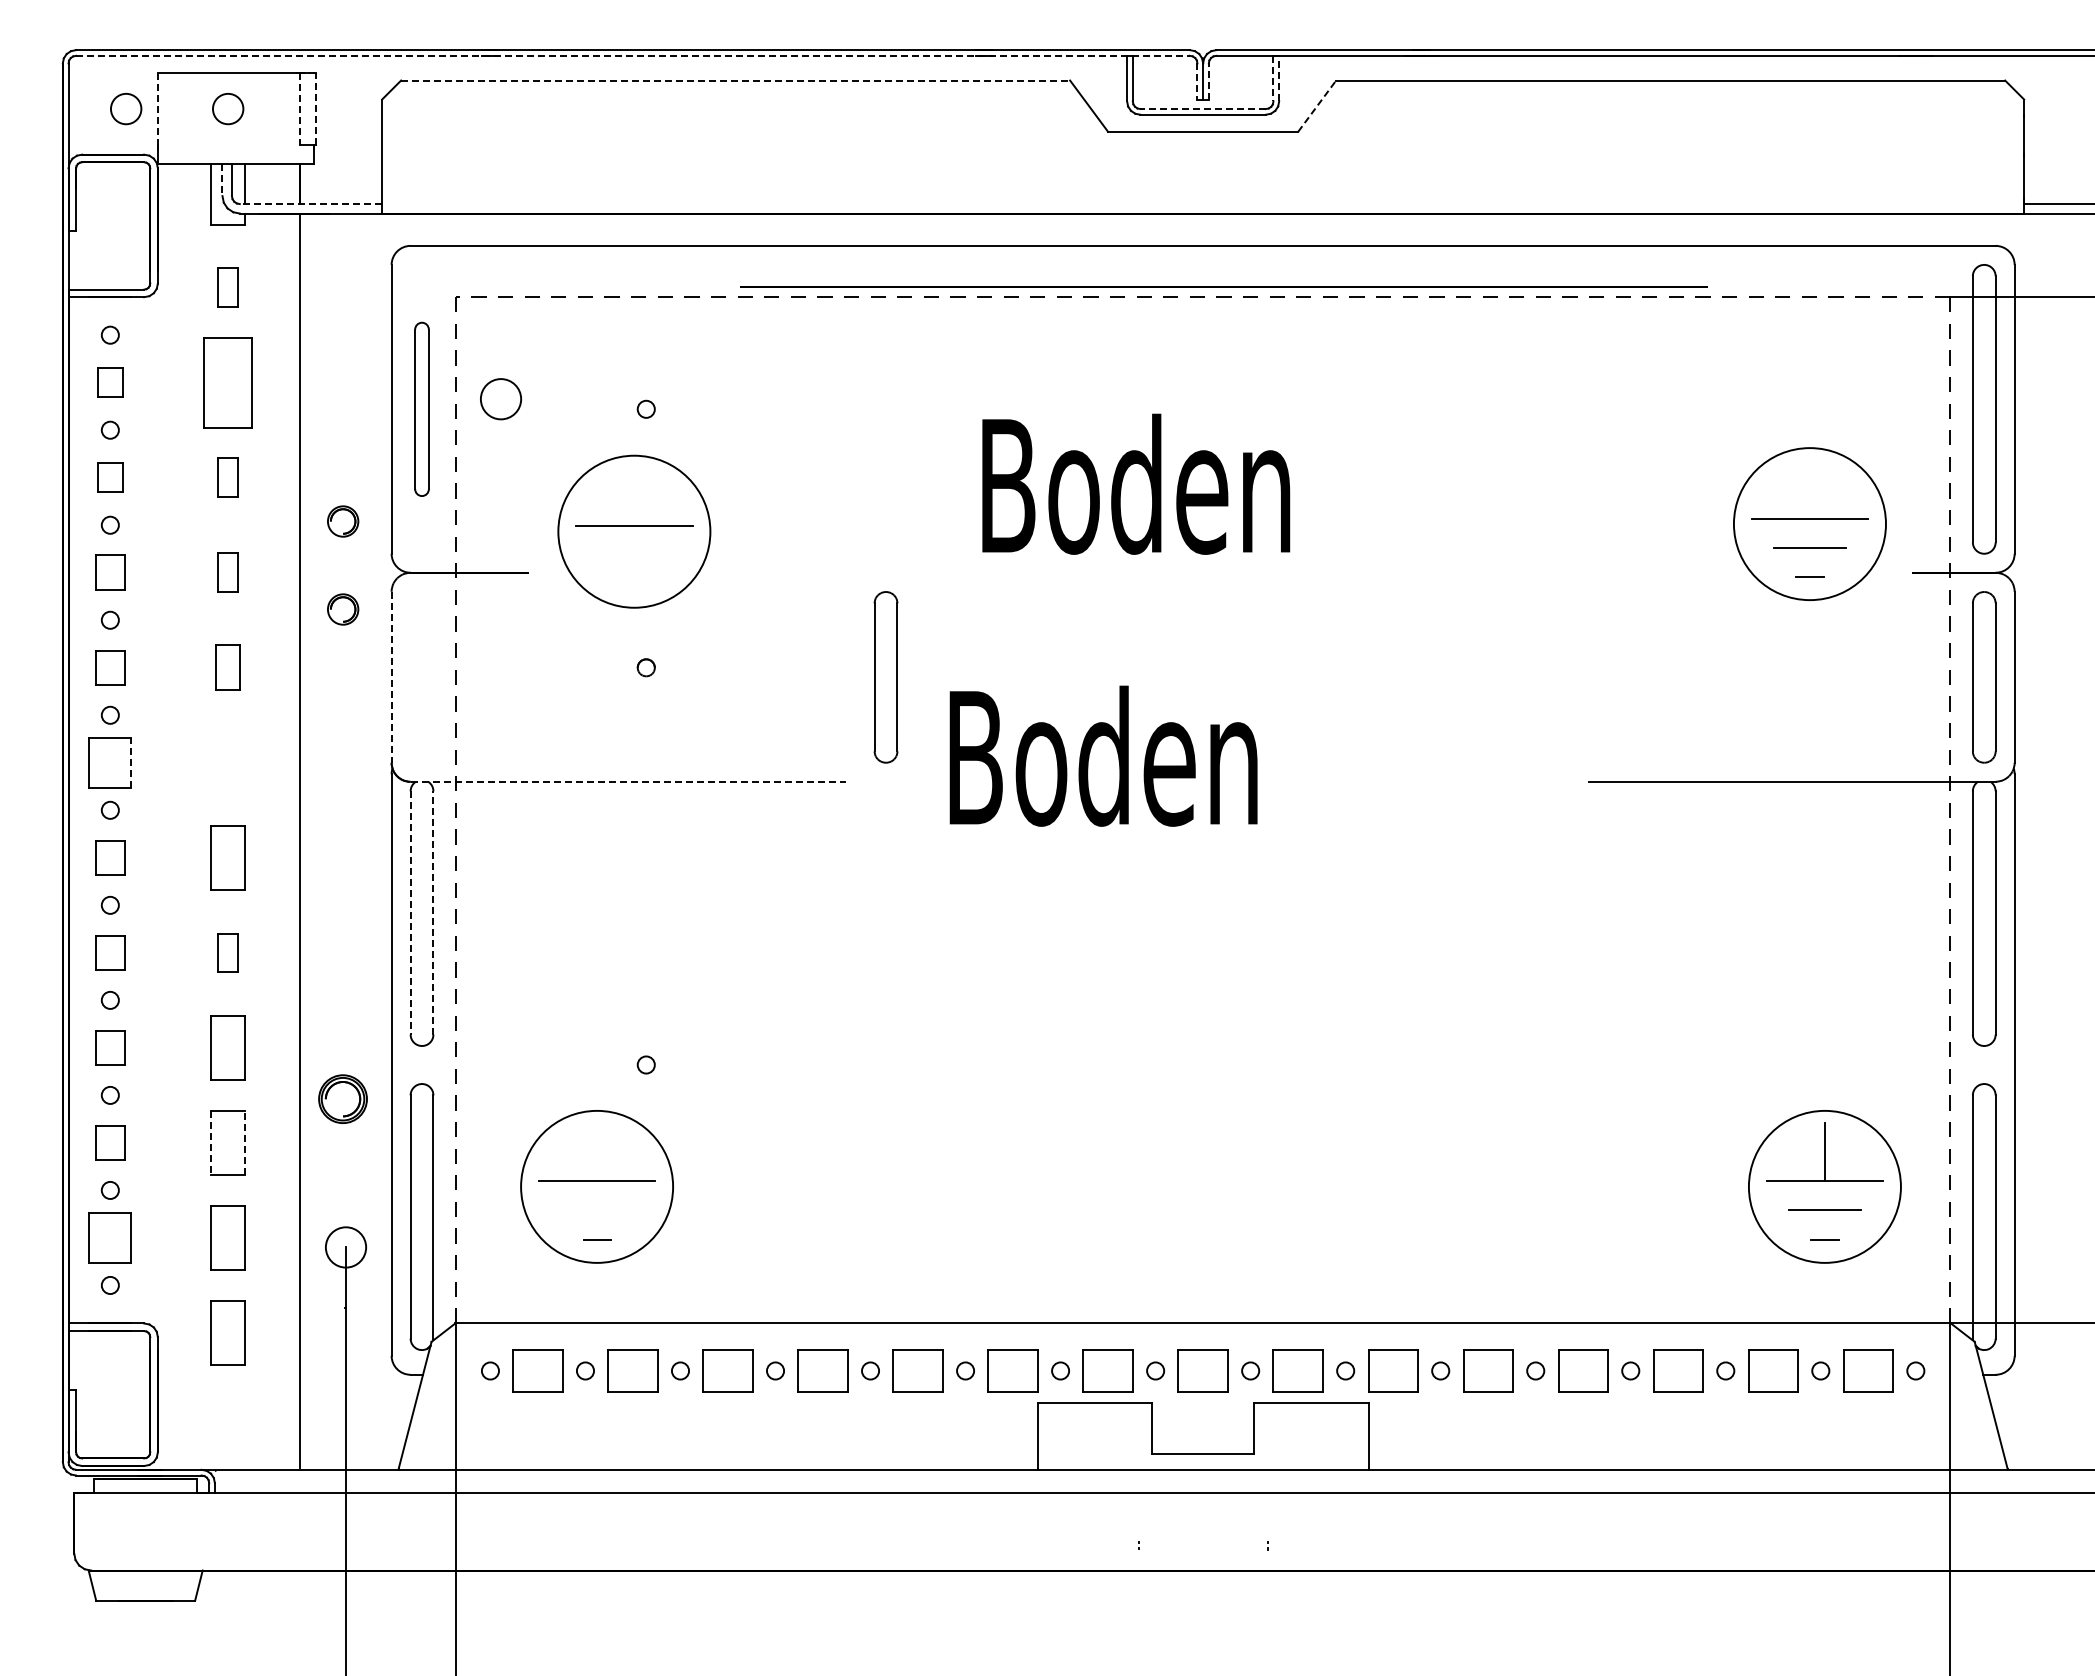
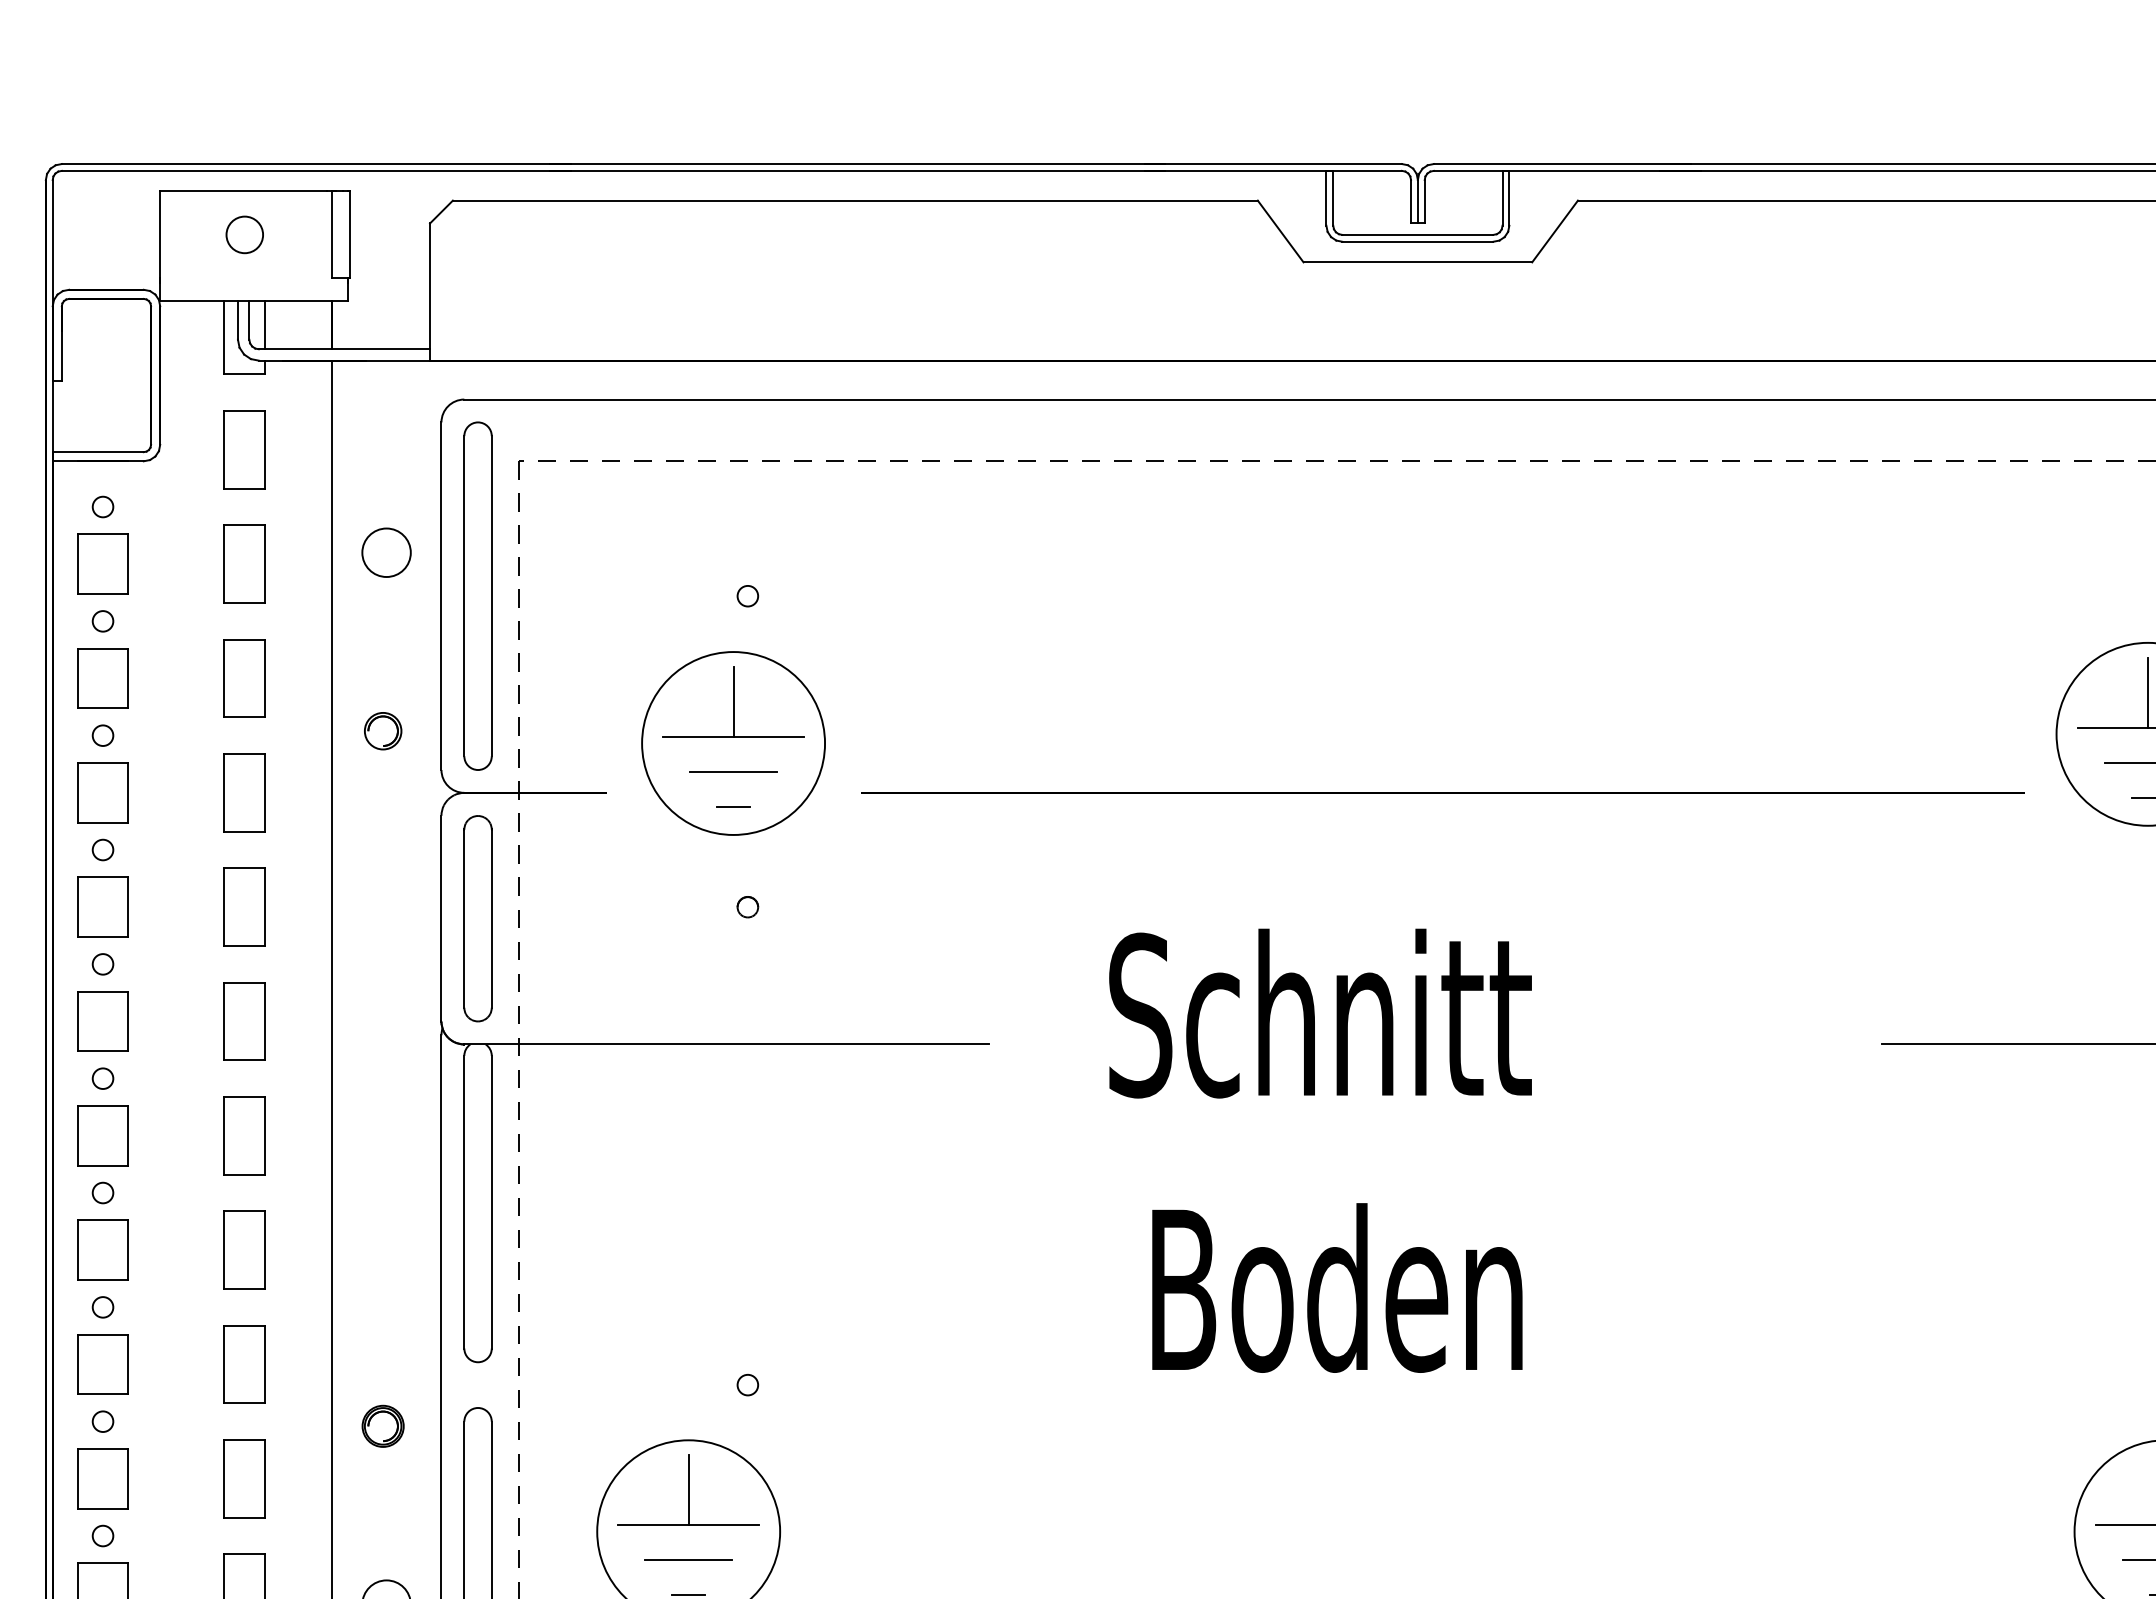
line: (633, 55) -> (732, 170), dashed -> solid
line: (1273, 78) -> (1502, 198), dashed -> solid
line: (1279, 78) -> (1509, 198), dashed -> solid
line: (736, 80) -> (856, 200), dashed -> solid
line: (1197, 81) -> (1411, 201), dashed -> solid
line: (1208, 81) -> (1424, 201), dashed -> solid
line: (1317, 106) -> (1555, 231), dashed -> solid
line: (315, 108) -> (349, 234), dashed -> solid
circle: (126, 109) -> (122, 235), removed
line: (157, 109) -> (159, 235), dashed -> solid
line: (300, 109) -> (331, 235), dashed -> solid
line: (1203, 109) -> (1418, 235), dashed -> solid
line: (222, 180) -> (237, 320), dashed -> solid
line: (310, 204) -> (343, 349), dashed -> solid
line: (1223, 286) -> (1442, 792), moved
part: (227, 287) -> (243, 449), size x1.67
part: (109, 382) -> (102, 563), size x1.67
part: (227, 382) -> (243, 563), size x0.71
circle: (500, 399) -> (385, 553), moved
part: (421, 409) -> (477, 596), size x1.67
part: (109, 477) -> (102, 678), size x1.67
part: (227, 477) -> (243, 678), size x1.67
text: (1136, 483) -> (1337, 1287), moved
line: (1809, 489) -> (2147, 692), added
line: (634, 497) -> (733, 702), added
line: (634, 555) -> (733, 772), added
part: (109, 572) -> (102, 792), size x1.43
part: (227, 572) -> (243, 792), size x1.67
line: (633, 584) -> (732, 806), added
part: (343, 609) -> (383, 837), removed
part: (109, 667) -> (102, 906), size x1.43
part: (227, 667) -> (243, 906), size x1.43
line: (391, 677) -> (441, 918), dashed -> solid
part: (885, 677) -> (477, 918), moved
text: (1121, 755) -> (1319, 1012), Boden -> Schnitt
line: (131, 762) -> (128, 1021), dashed -> solid
part: (227, 762) -> (243, 1021), added
line: (628, 781) -> (726, 1044), dashed -> solid
part: (109, 857) -> (102, 1135), size x1.43
line: (410, 912) -> (464, 1201), dashed -> solid
line: (433, 912) -> (491, 1201), dashed -> solid
part: (109, 952) -> (102, 1249), size x1.43
part: (227, 952) -> (243, 1249), size x1.67
part: (109, 1047) -> (102, 1364), size x1.43
part: (343, 1099) -> (383, 1426), size x0.71
part: (109, 1142) -> (102, 1478), size x1.43
line: (245, 1142) -> (265, 1478), dashed -> solid
line: (211, 1143) -> (224, 1479), dashed -> solid
line: (597, 1152) -> (689, 1490), added
line: (597, 1210) -> (689, 1560), added

